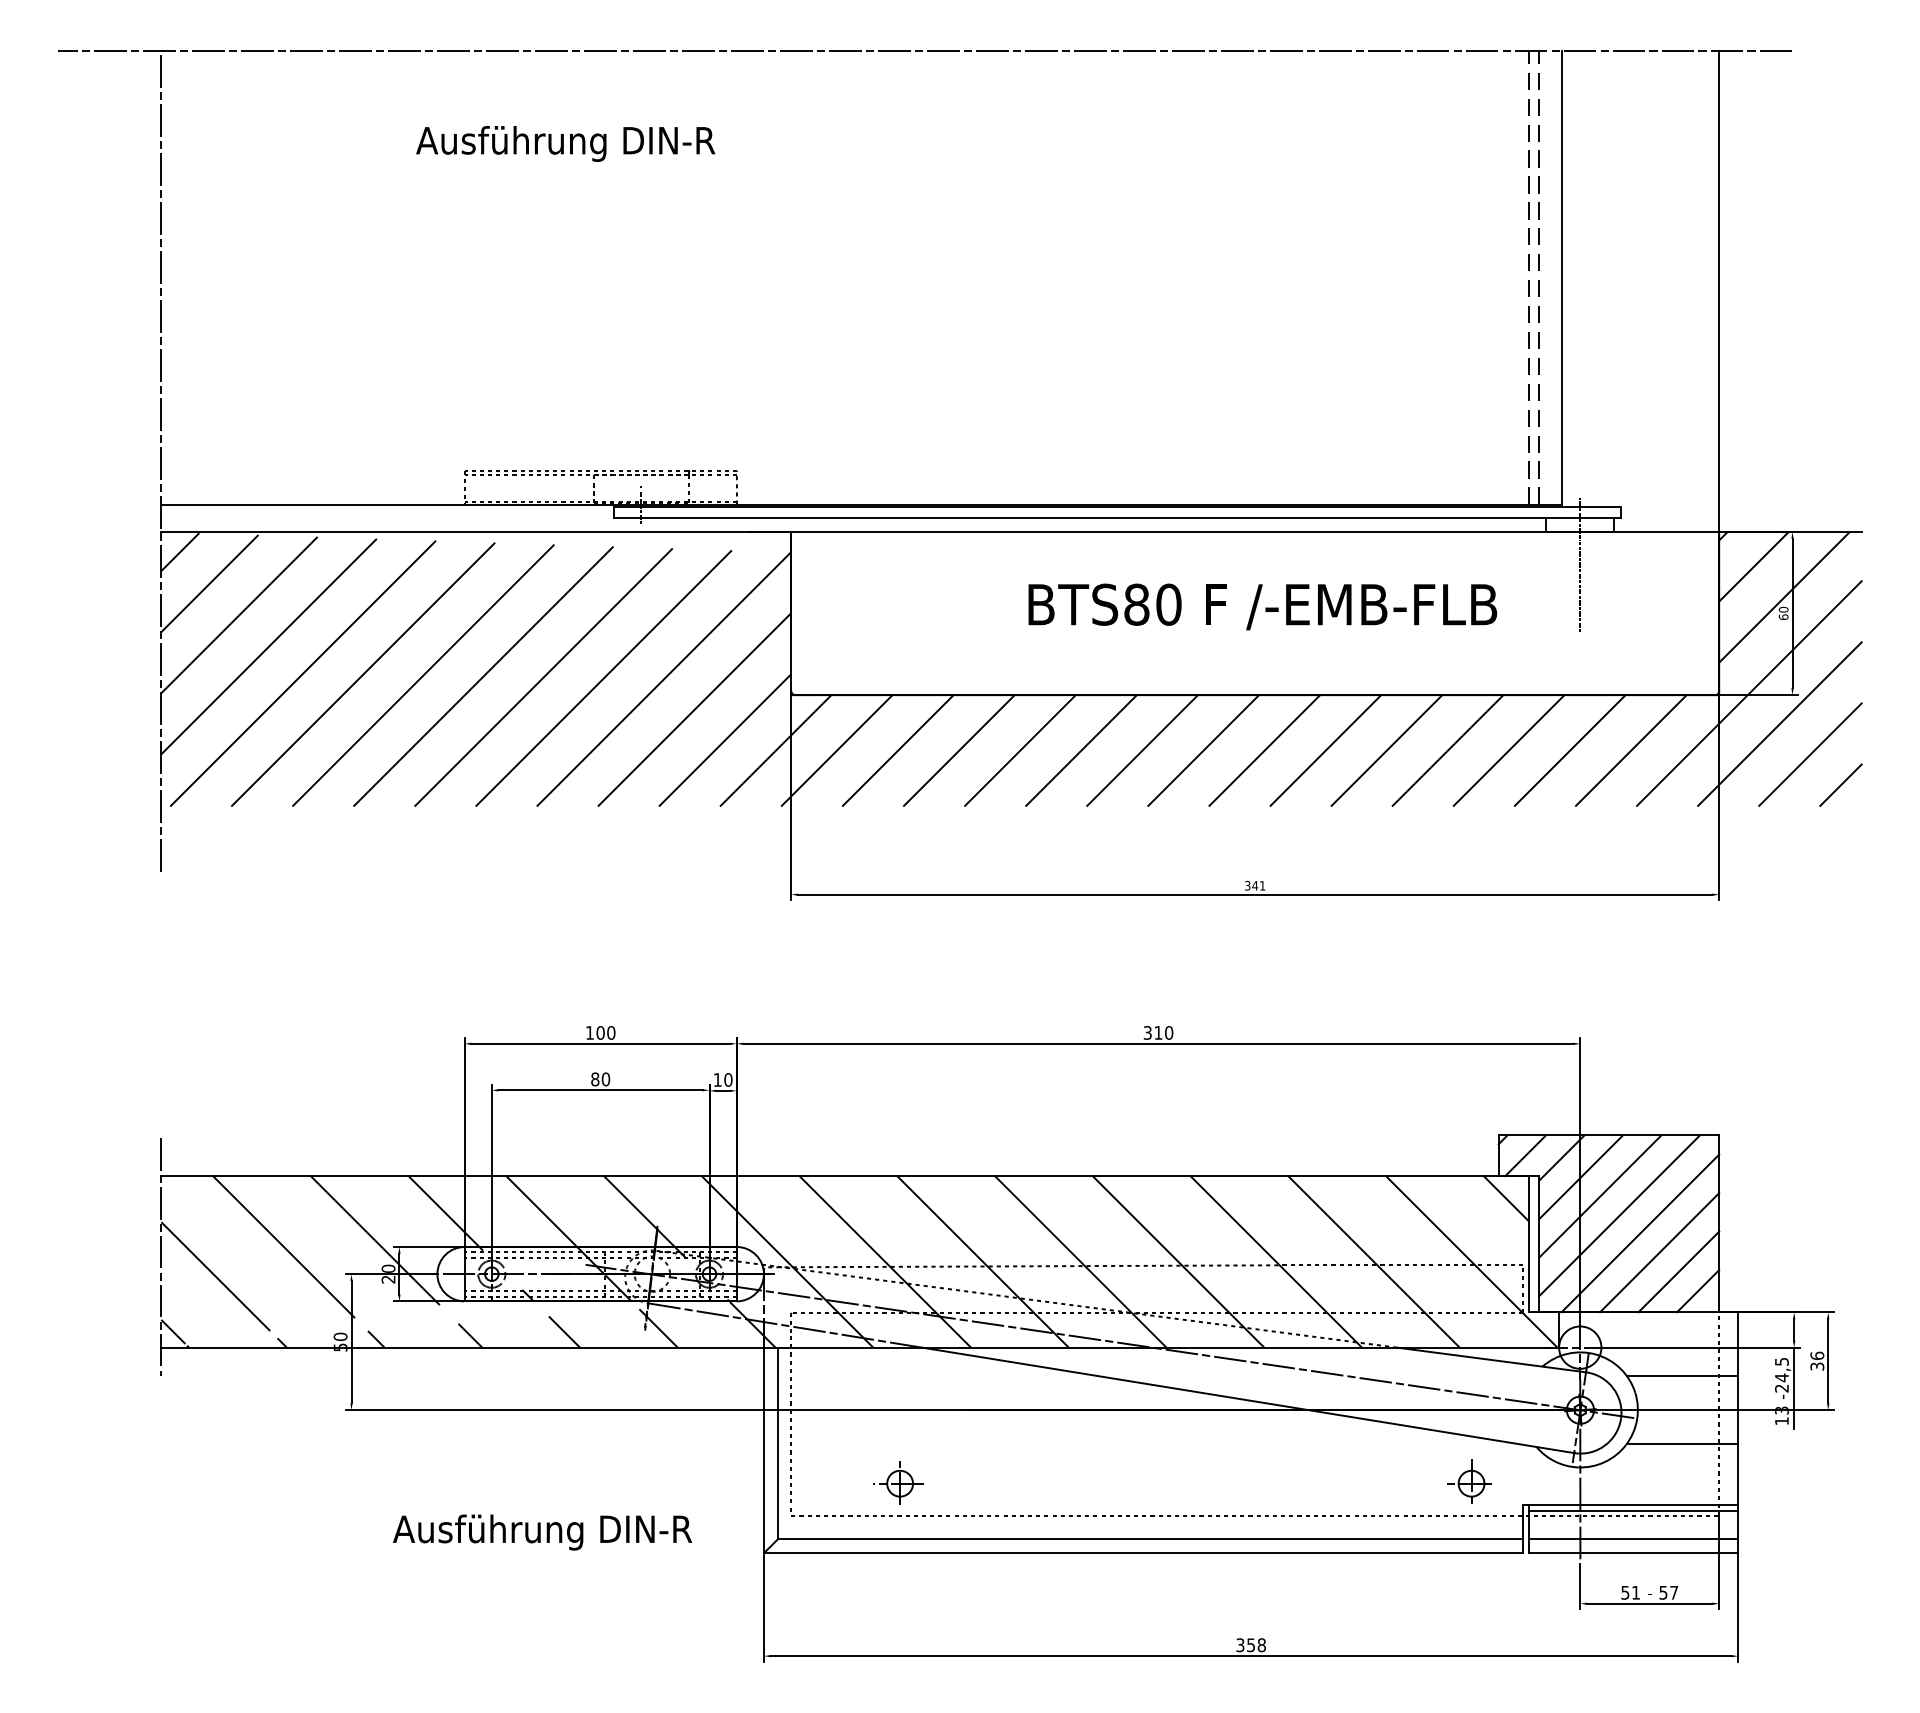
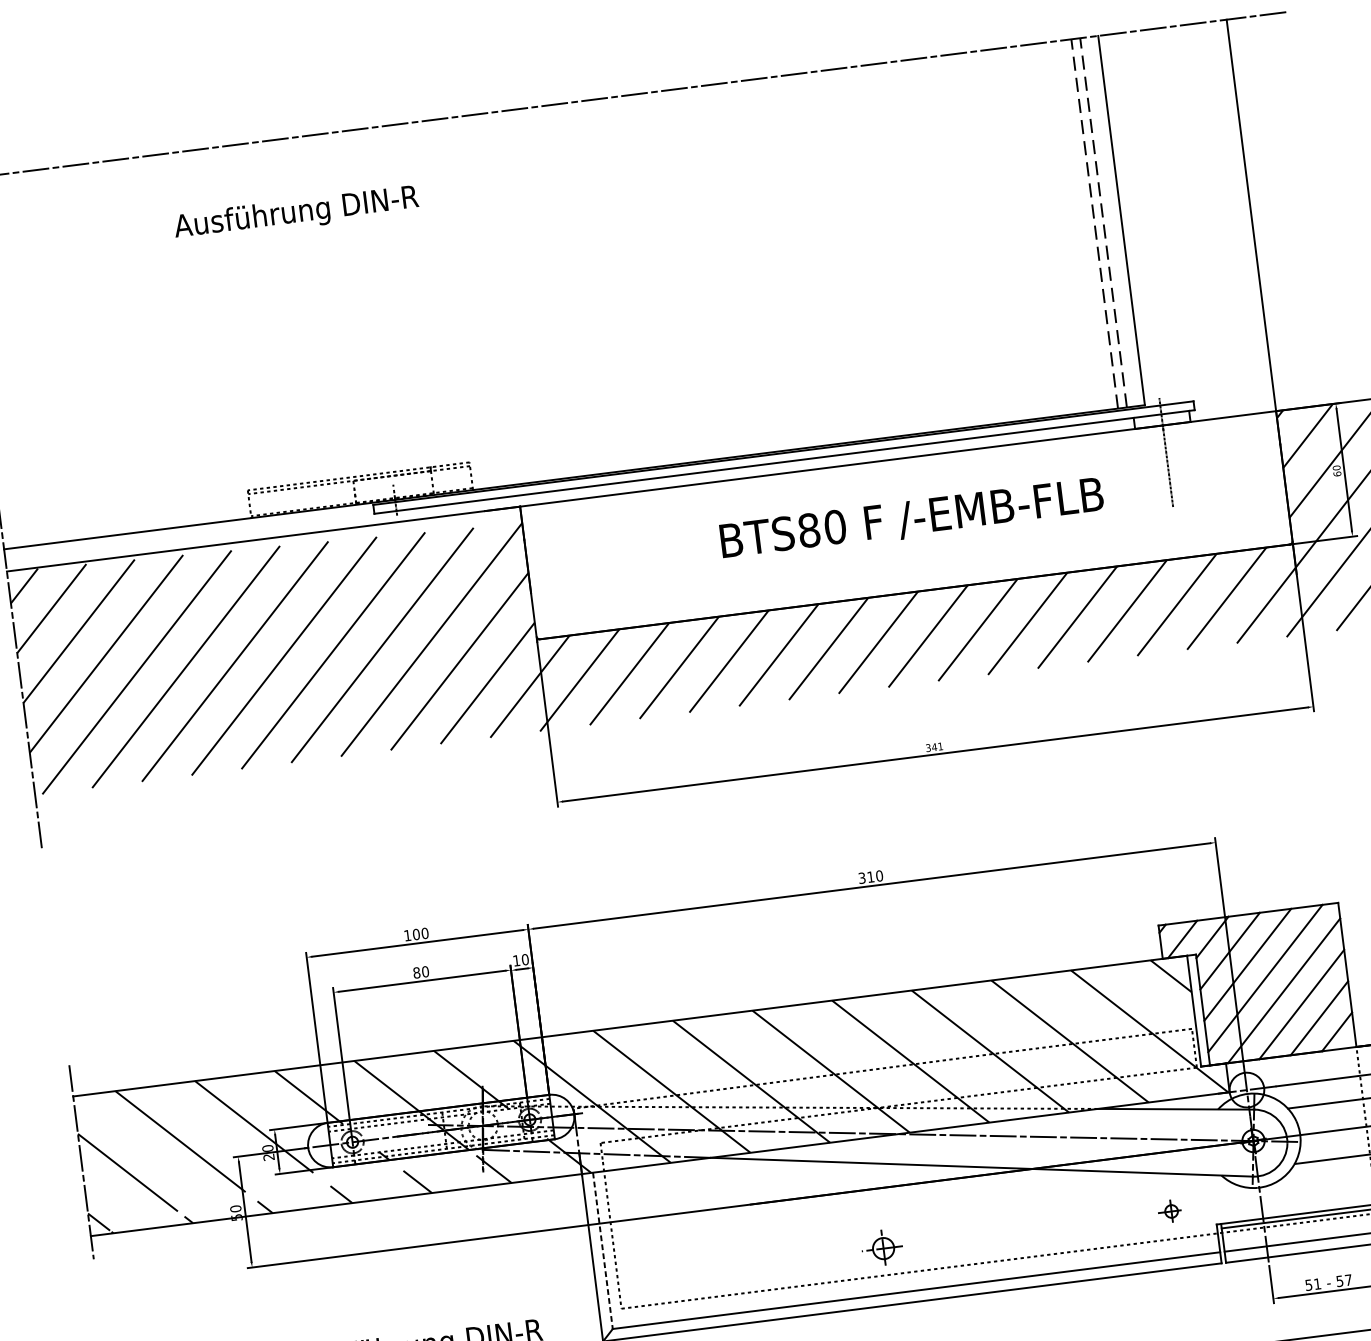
line: (777, 1443) -> (602, 1250), solid -> dashed
part: (1469, 1481) -> (1170, 1210), size x0.6
part: (898, 1482) -> (882, 1247), moved

